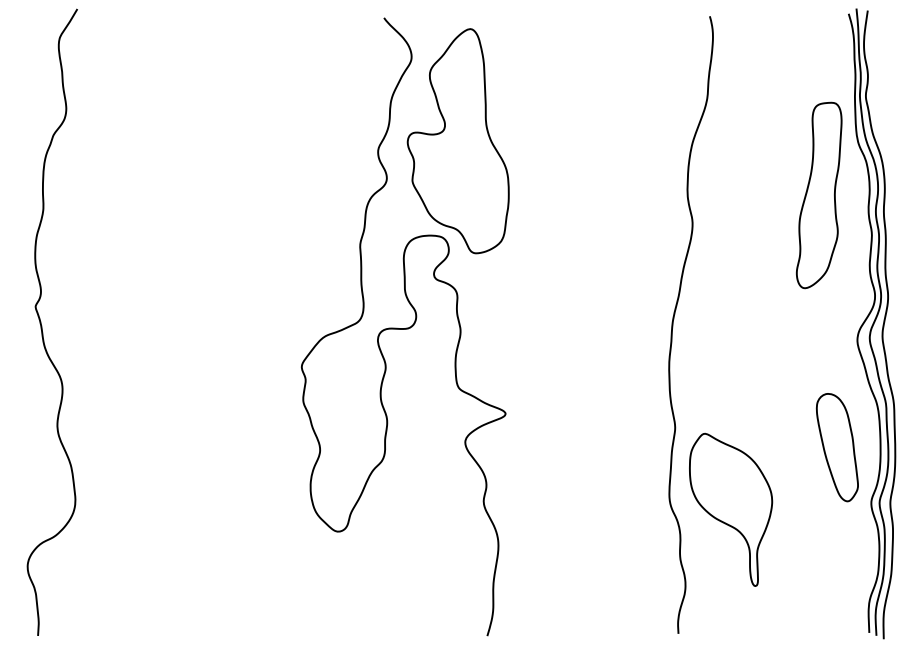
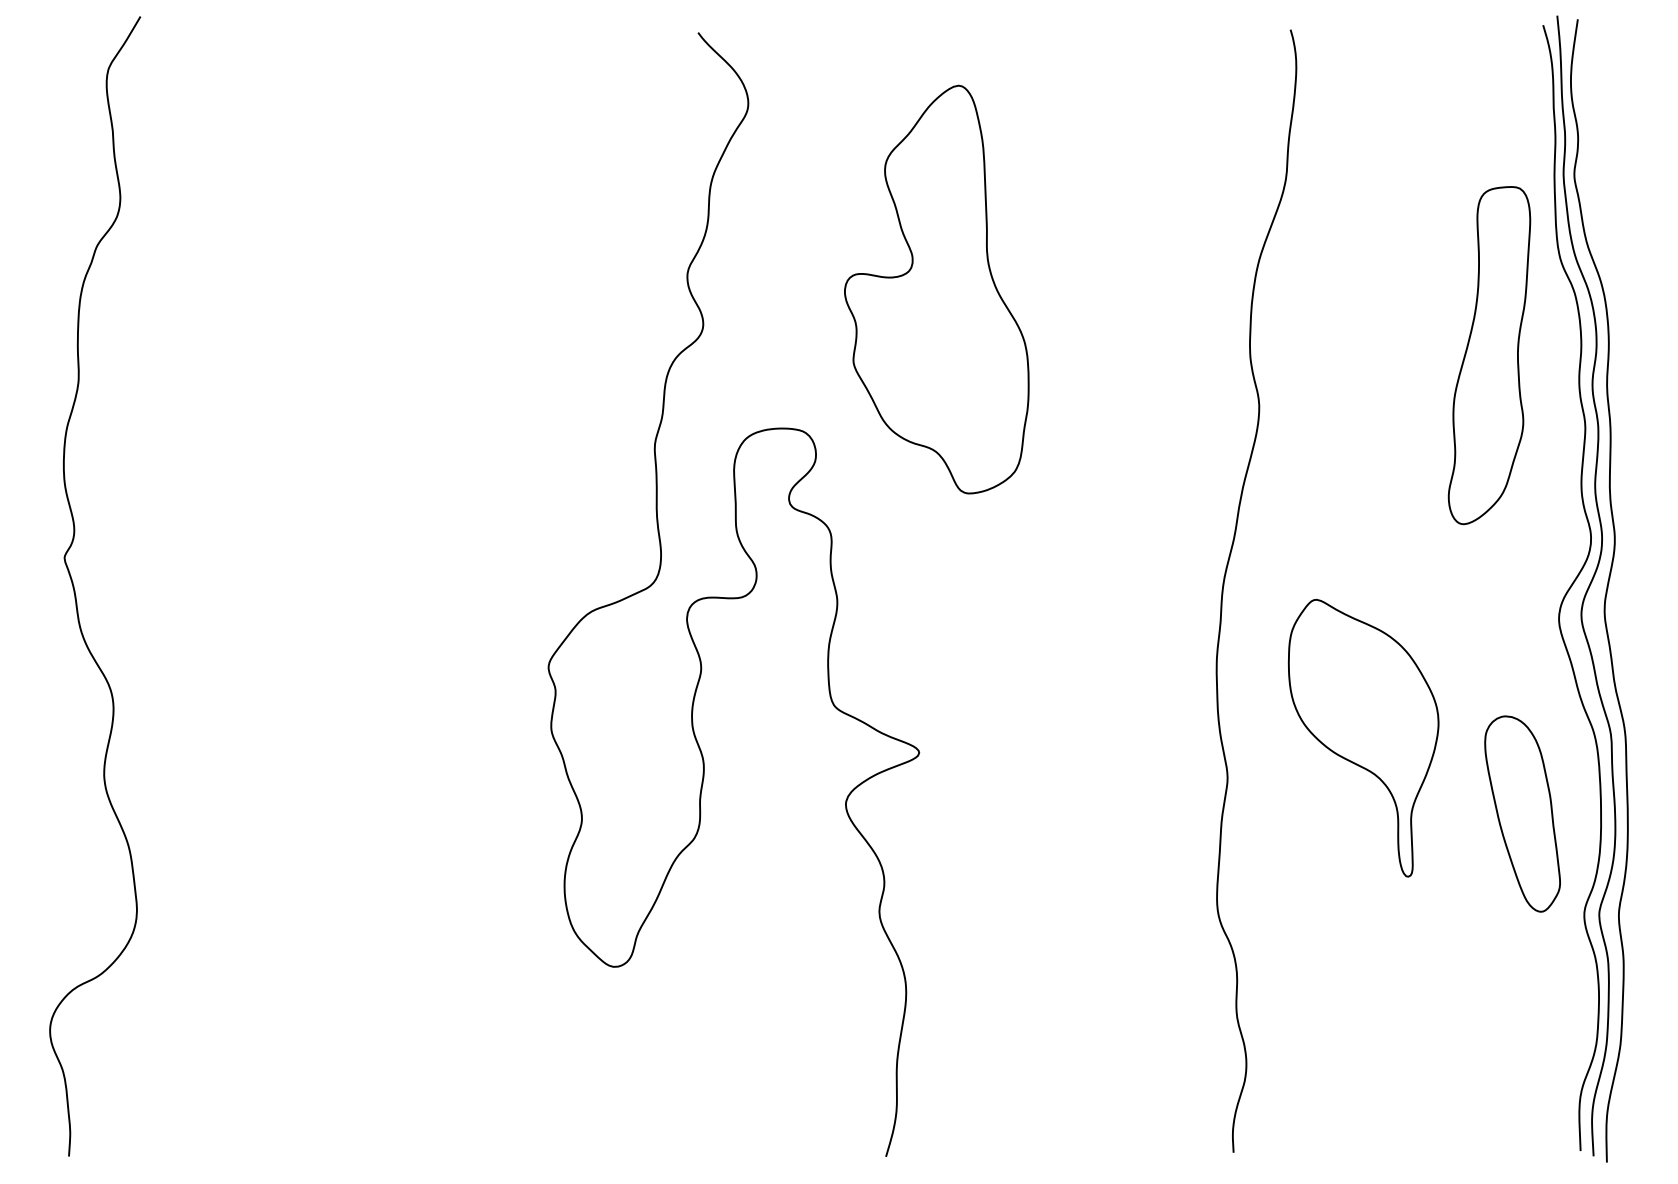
part: (457, 141) -> (935, 290), moved
part: (731, 509) -> (1364, 737), moved

